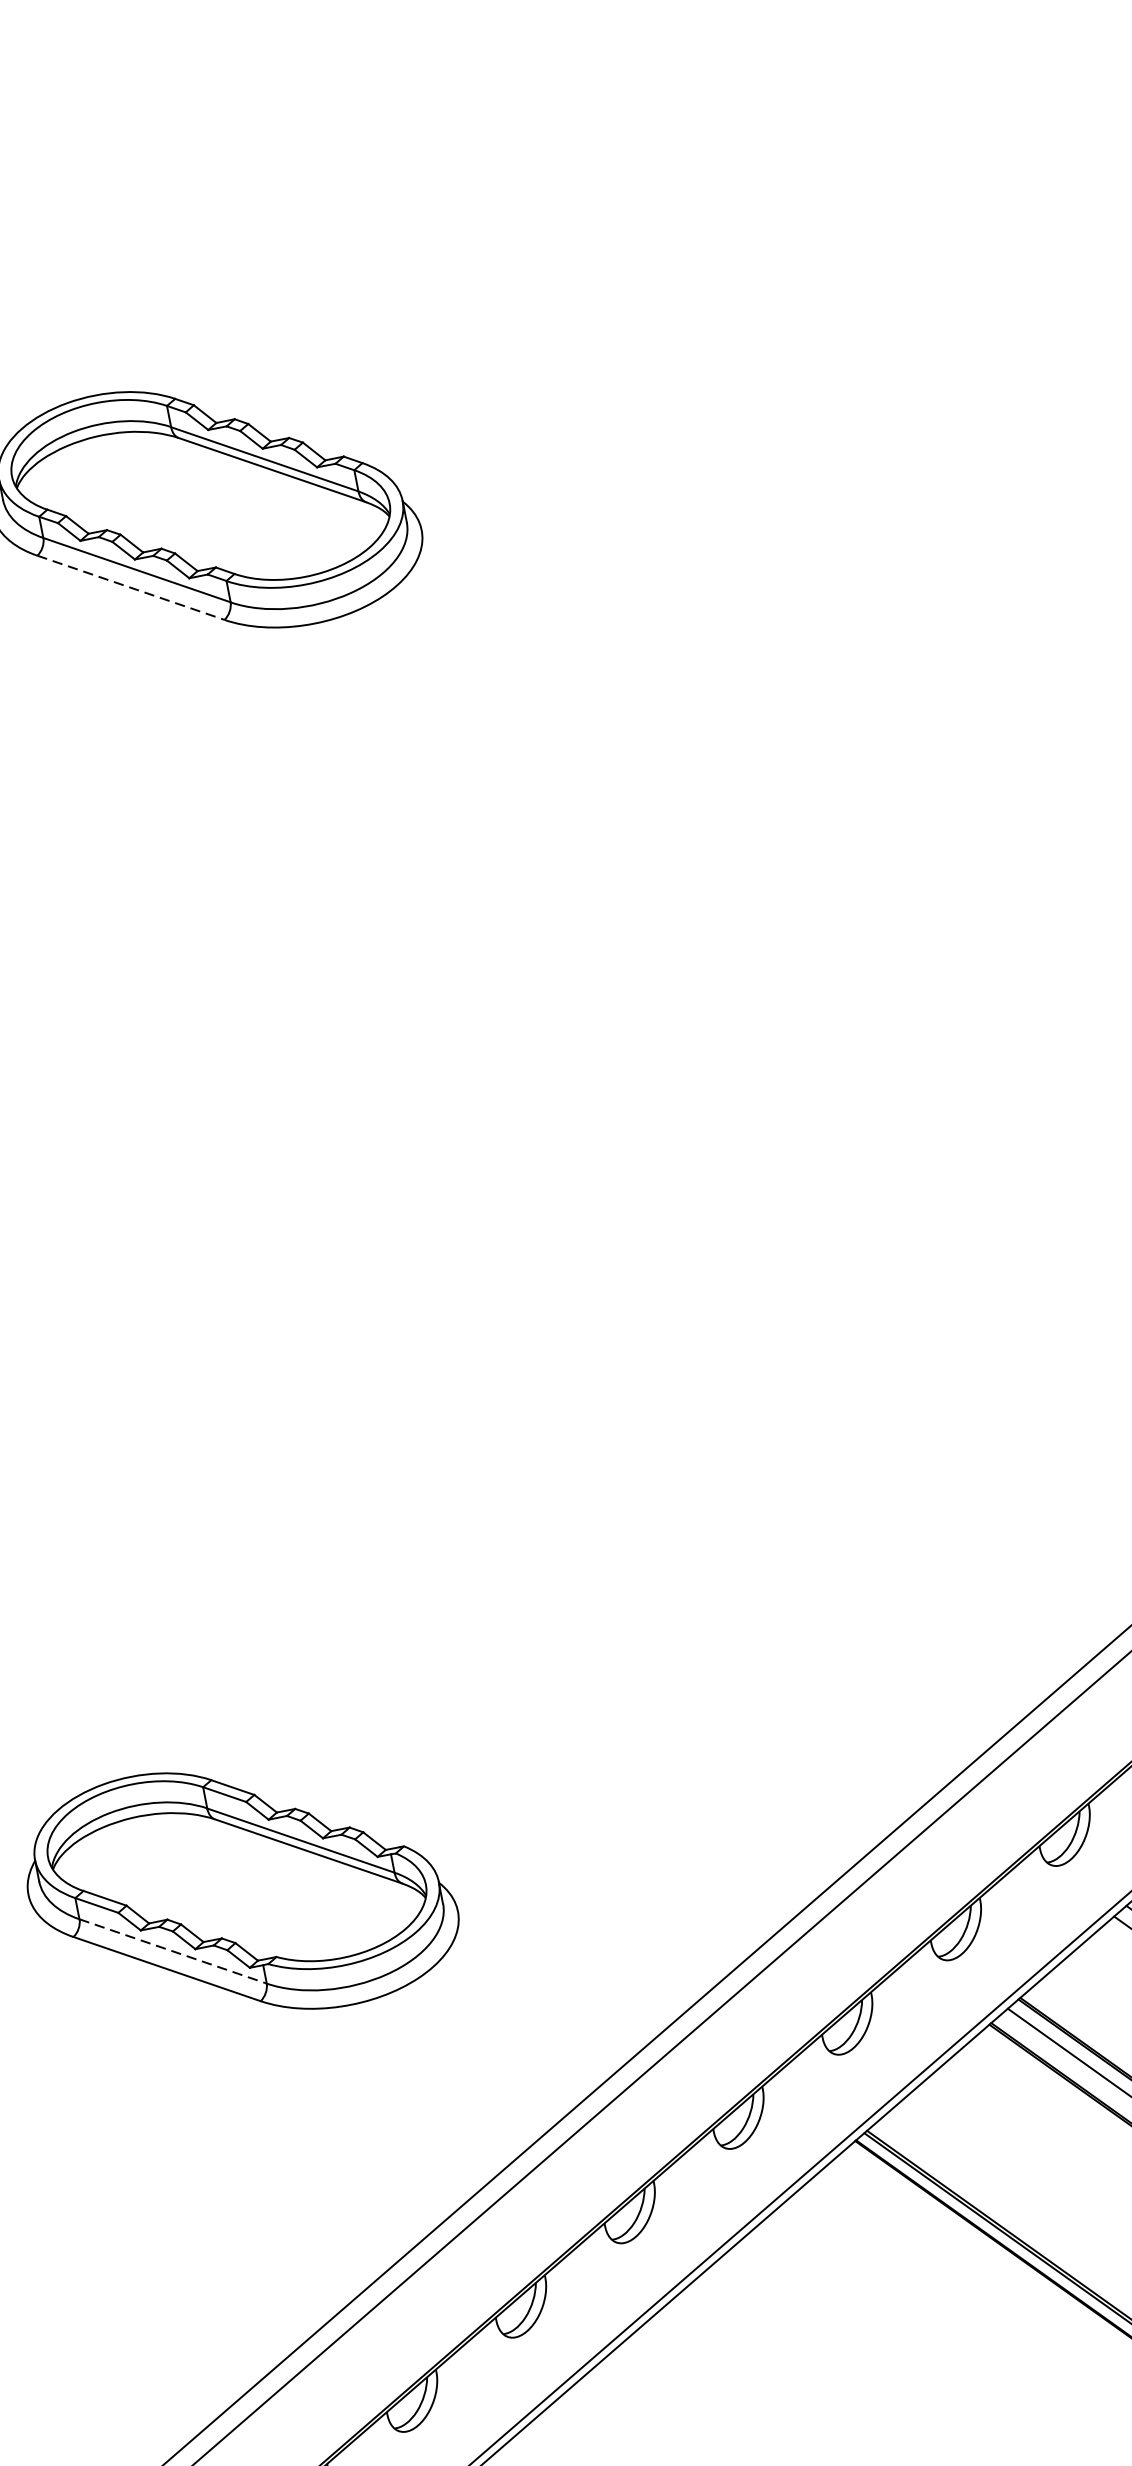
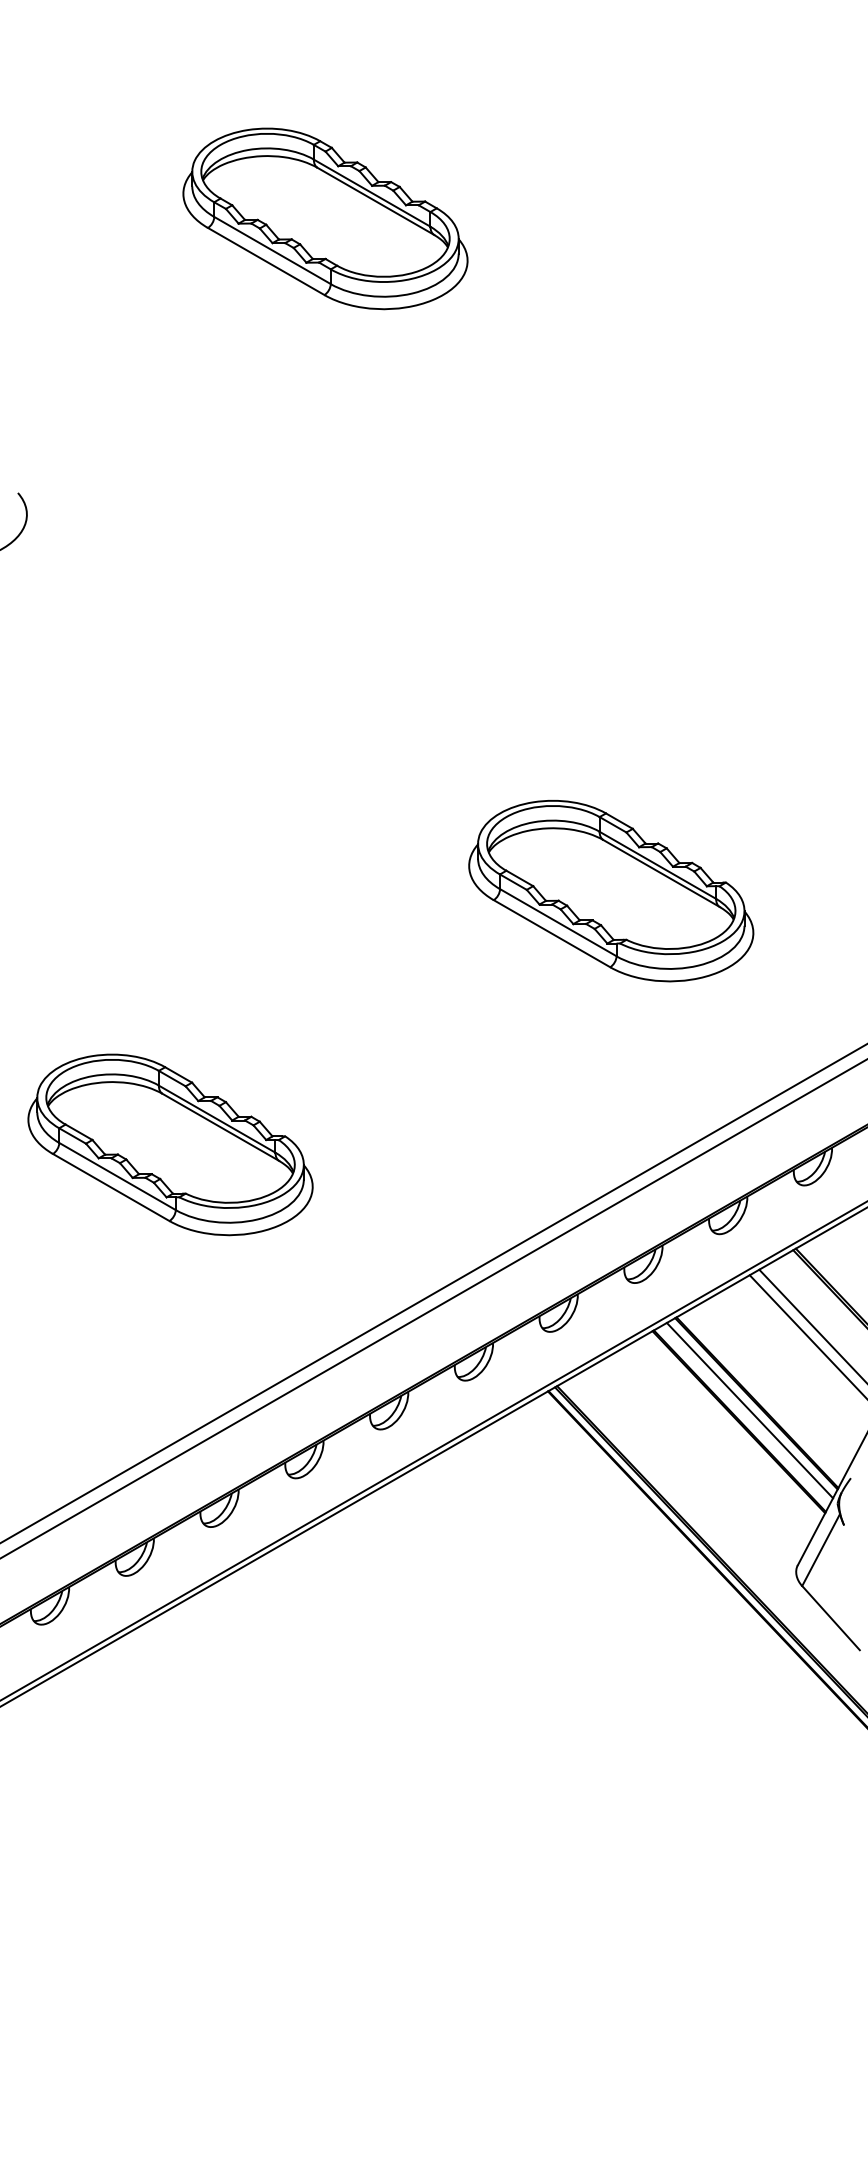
line: (131, 587) -> (266, 261), dashed -> solid
part: (806, 1400) -> (611, 891), added
line: (173, 1951) -> (117, 1176), dashed -> solid

